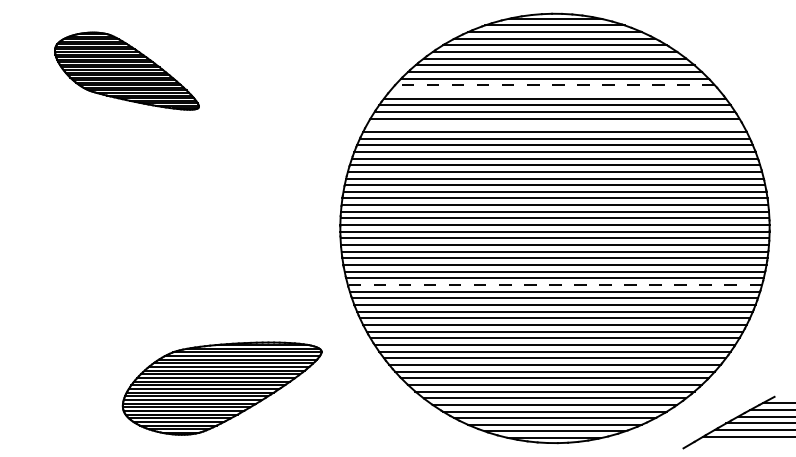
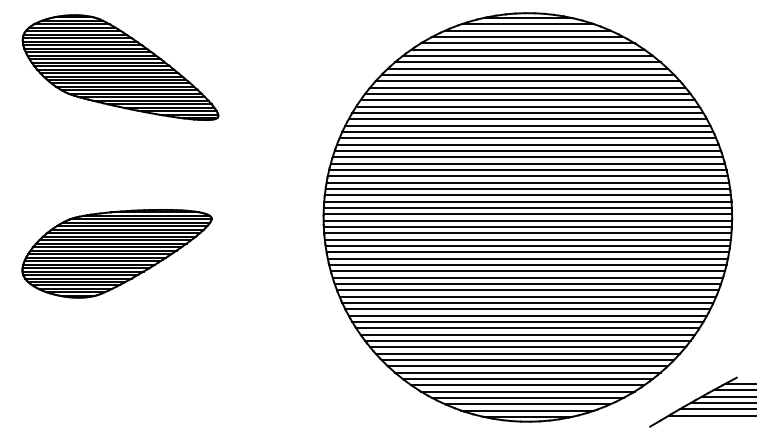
part: (126, 71) -> (120, 68), size x1.43
line: (554, 85) -> (527, 81), dashed -> solid
line: (554, 91) -> (527, 87), added
line: (554, 125) -> (527, 119), added
line: (554, 285) -> (527, 271), dashed -> solid
part: (221, 388) -> (116, 253), moved

